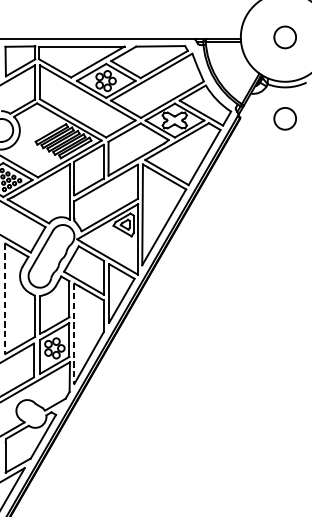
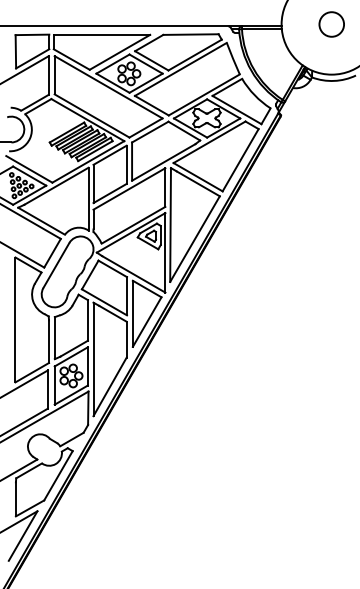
circle: (284, 118) -> (331, 116), removed
line: (5, 299) -> (15, 320), dashed -> solid
line: (74, 333) -> (93, 359), dashed -> solid

